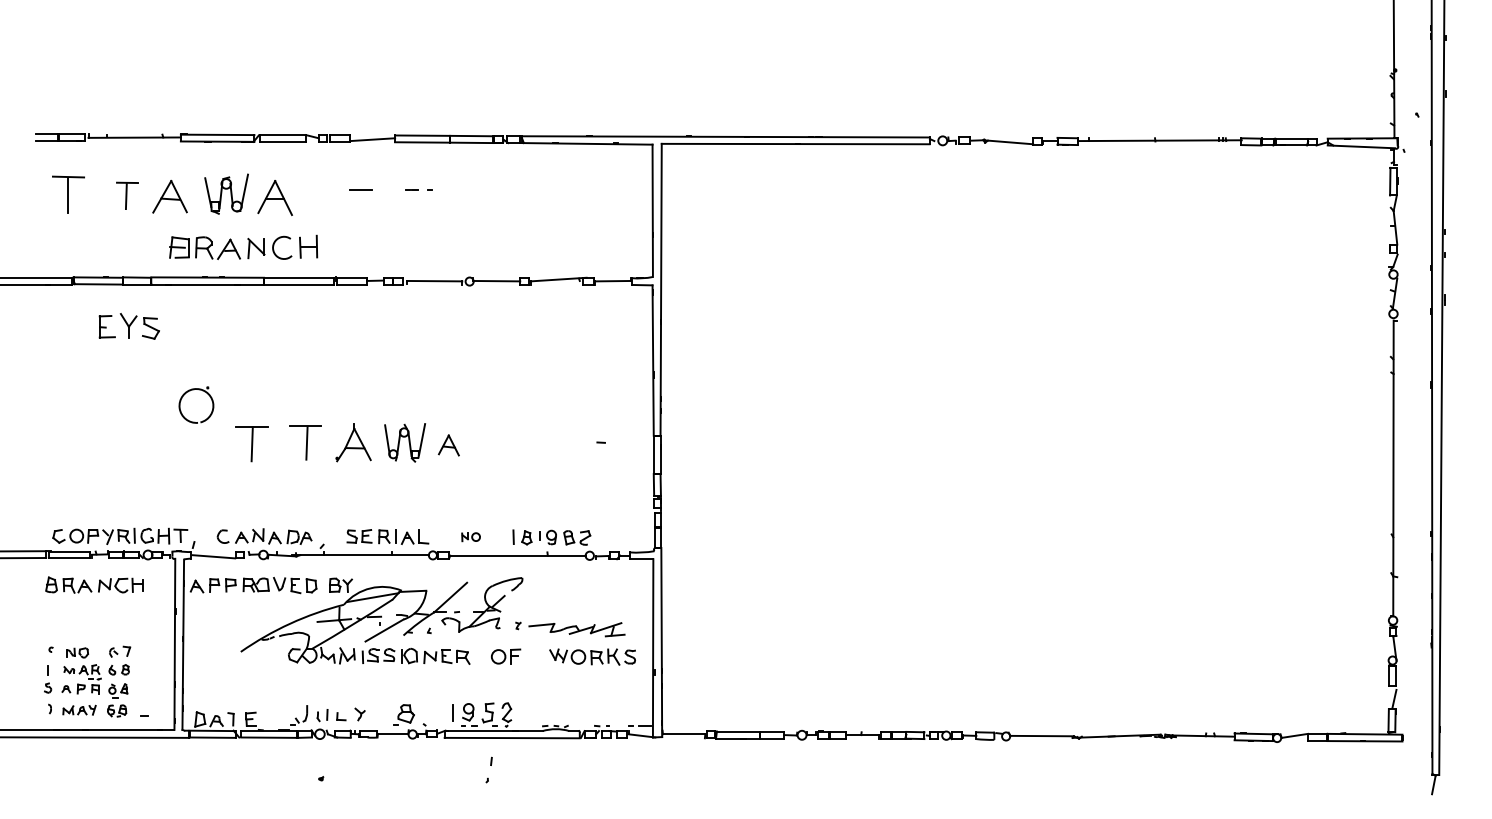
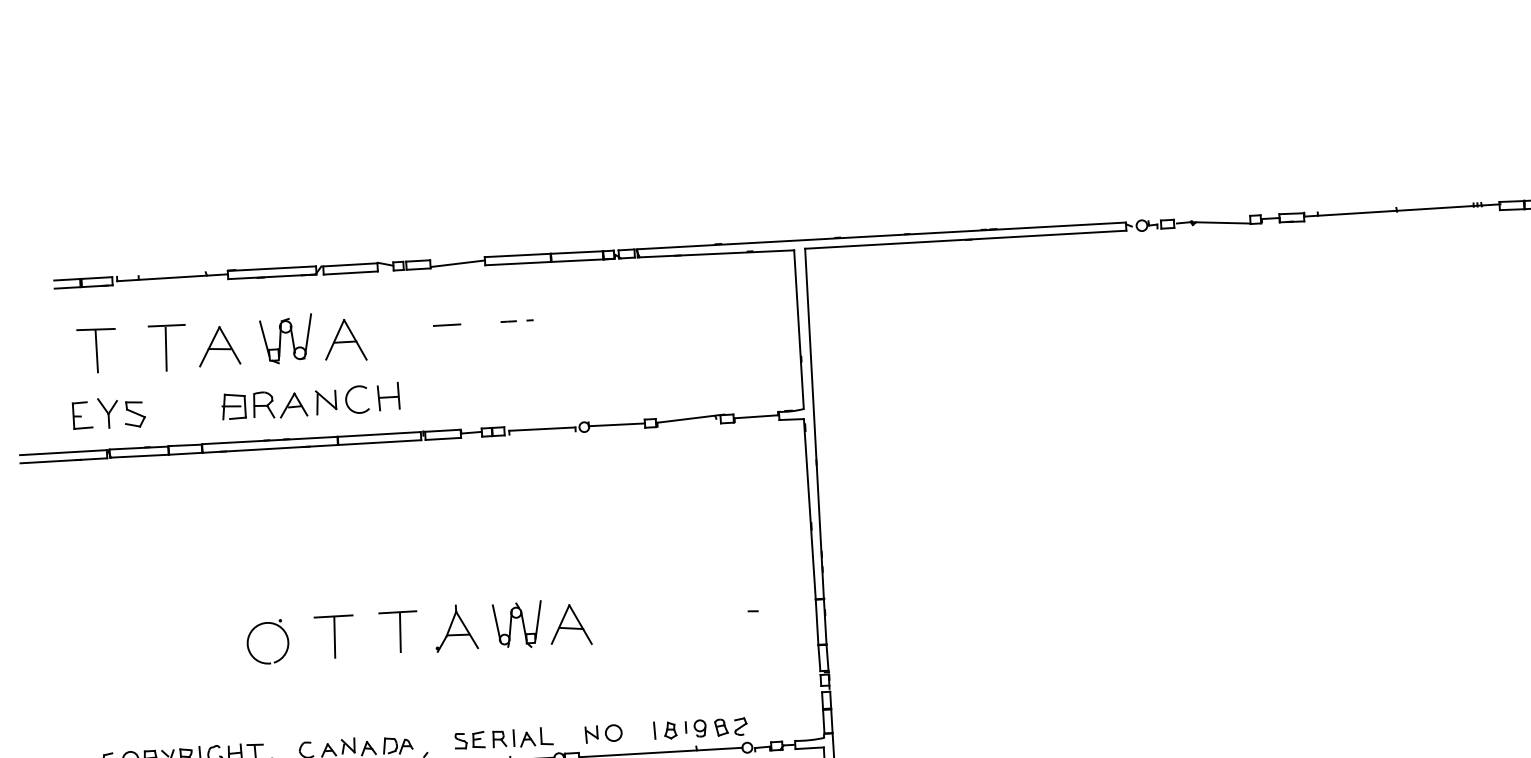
part: (127, 195) -> (167, 347), size x1.43
part: (128, 326) -> (108, 413), moved
part: (193, 390) -> (263, 624), moved
part: (448, 445) -> (570, 625), size x1.67
part: (470, 536) -> (602, 732), size x1.67

